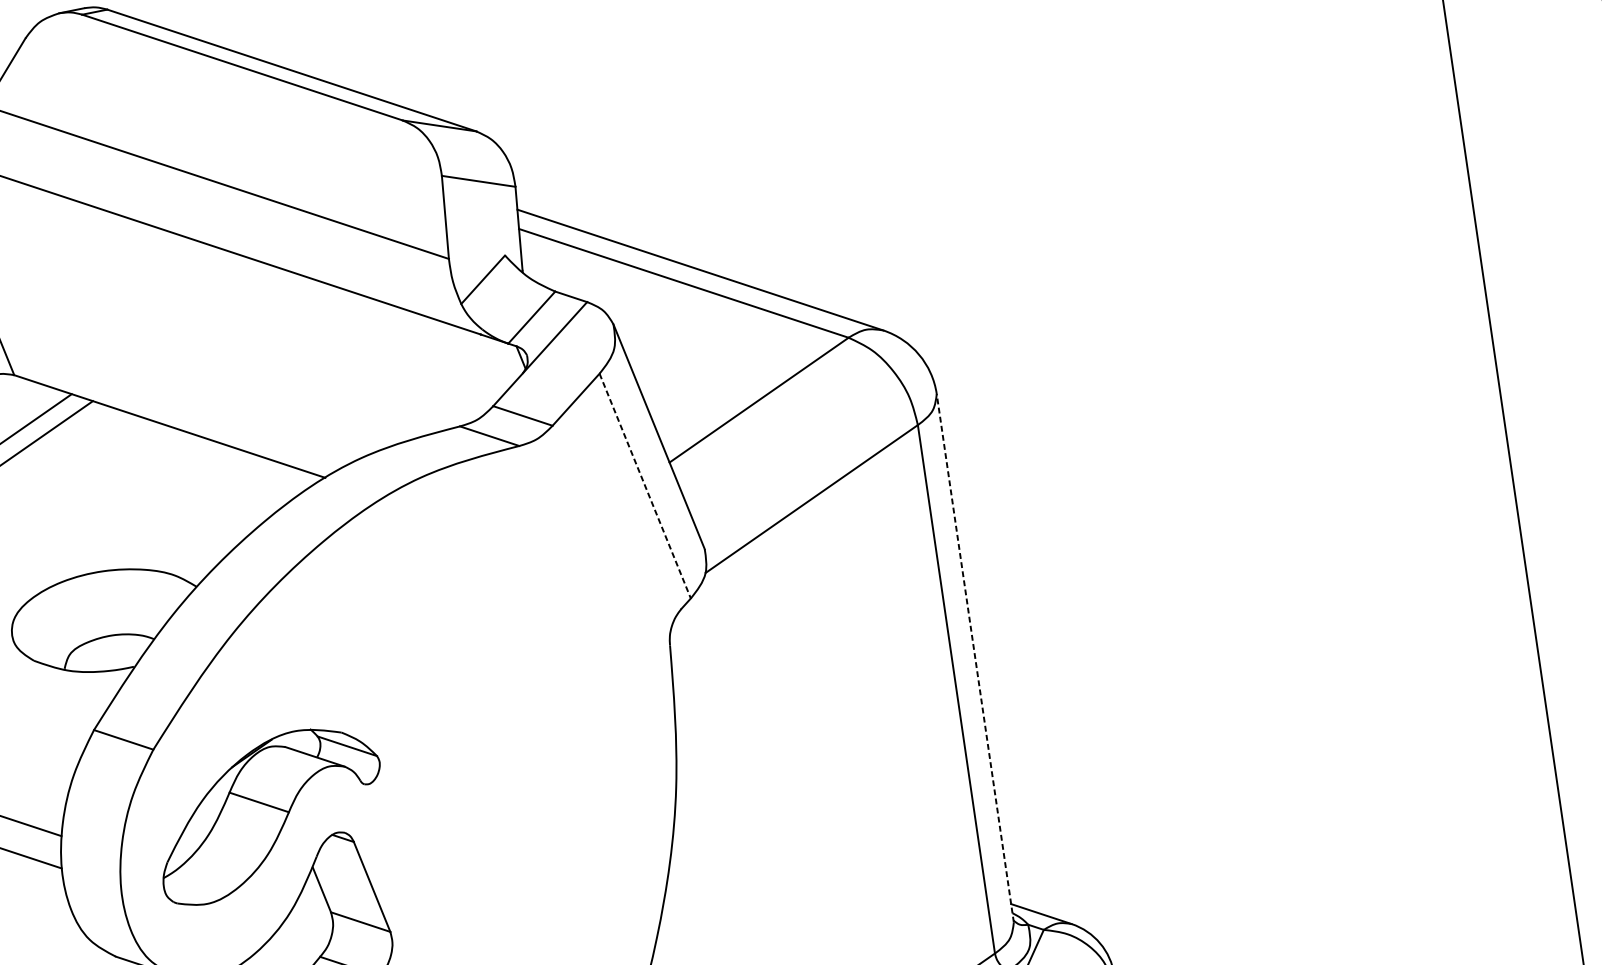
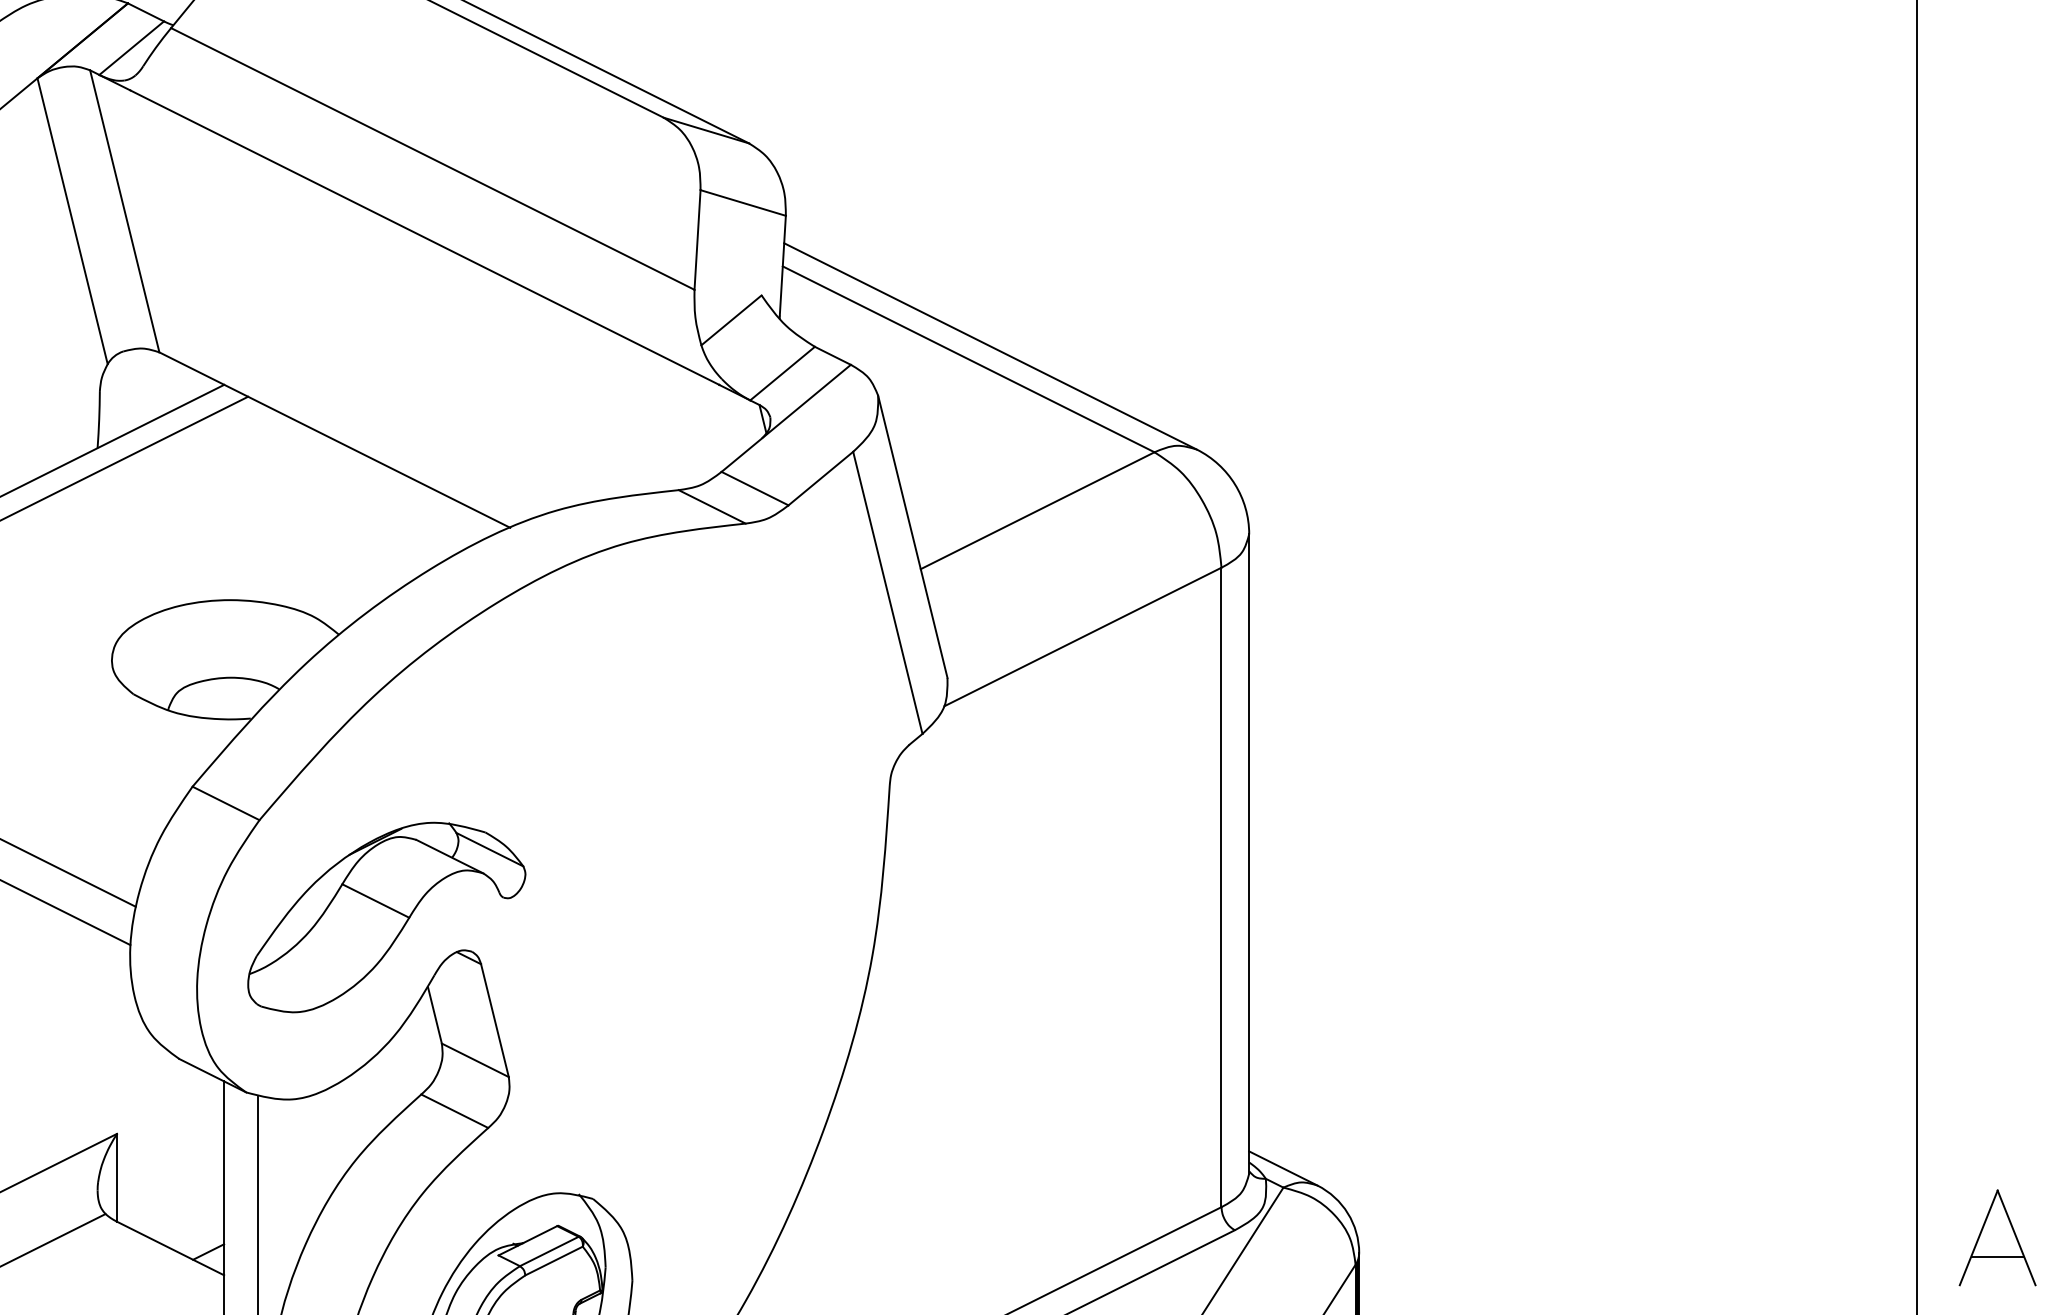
line: (645, 486) -> (887, 593), dashed -> solid
line: (975, 657) -> (1249, 853), dashed -> solid

